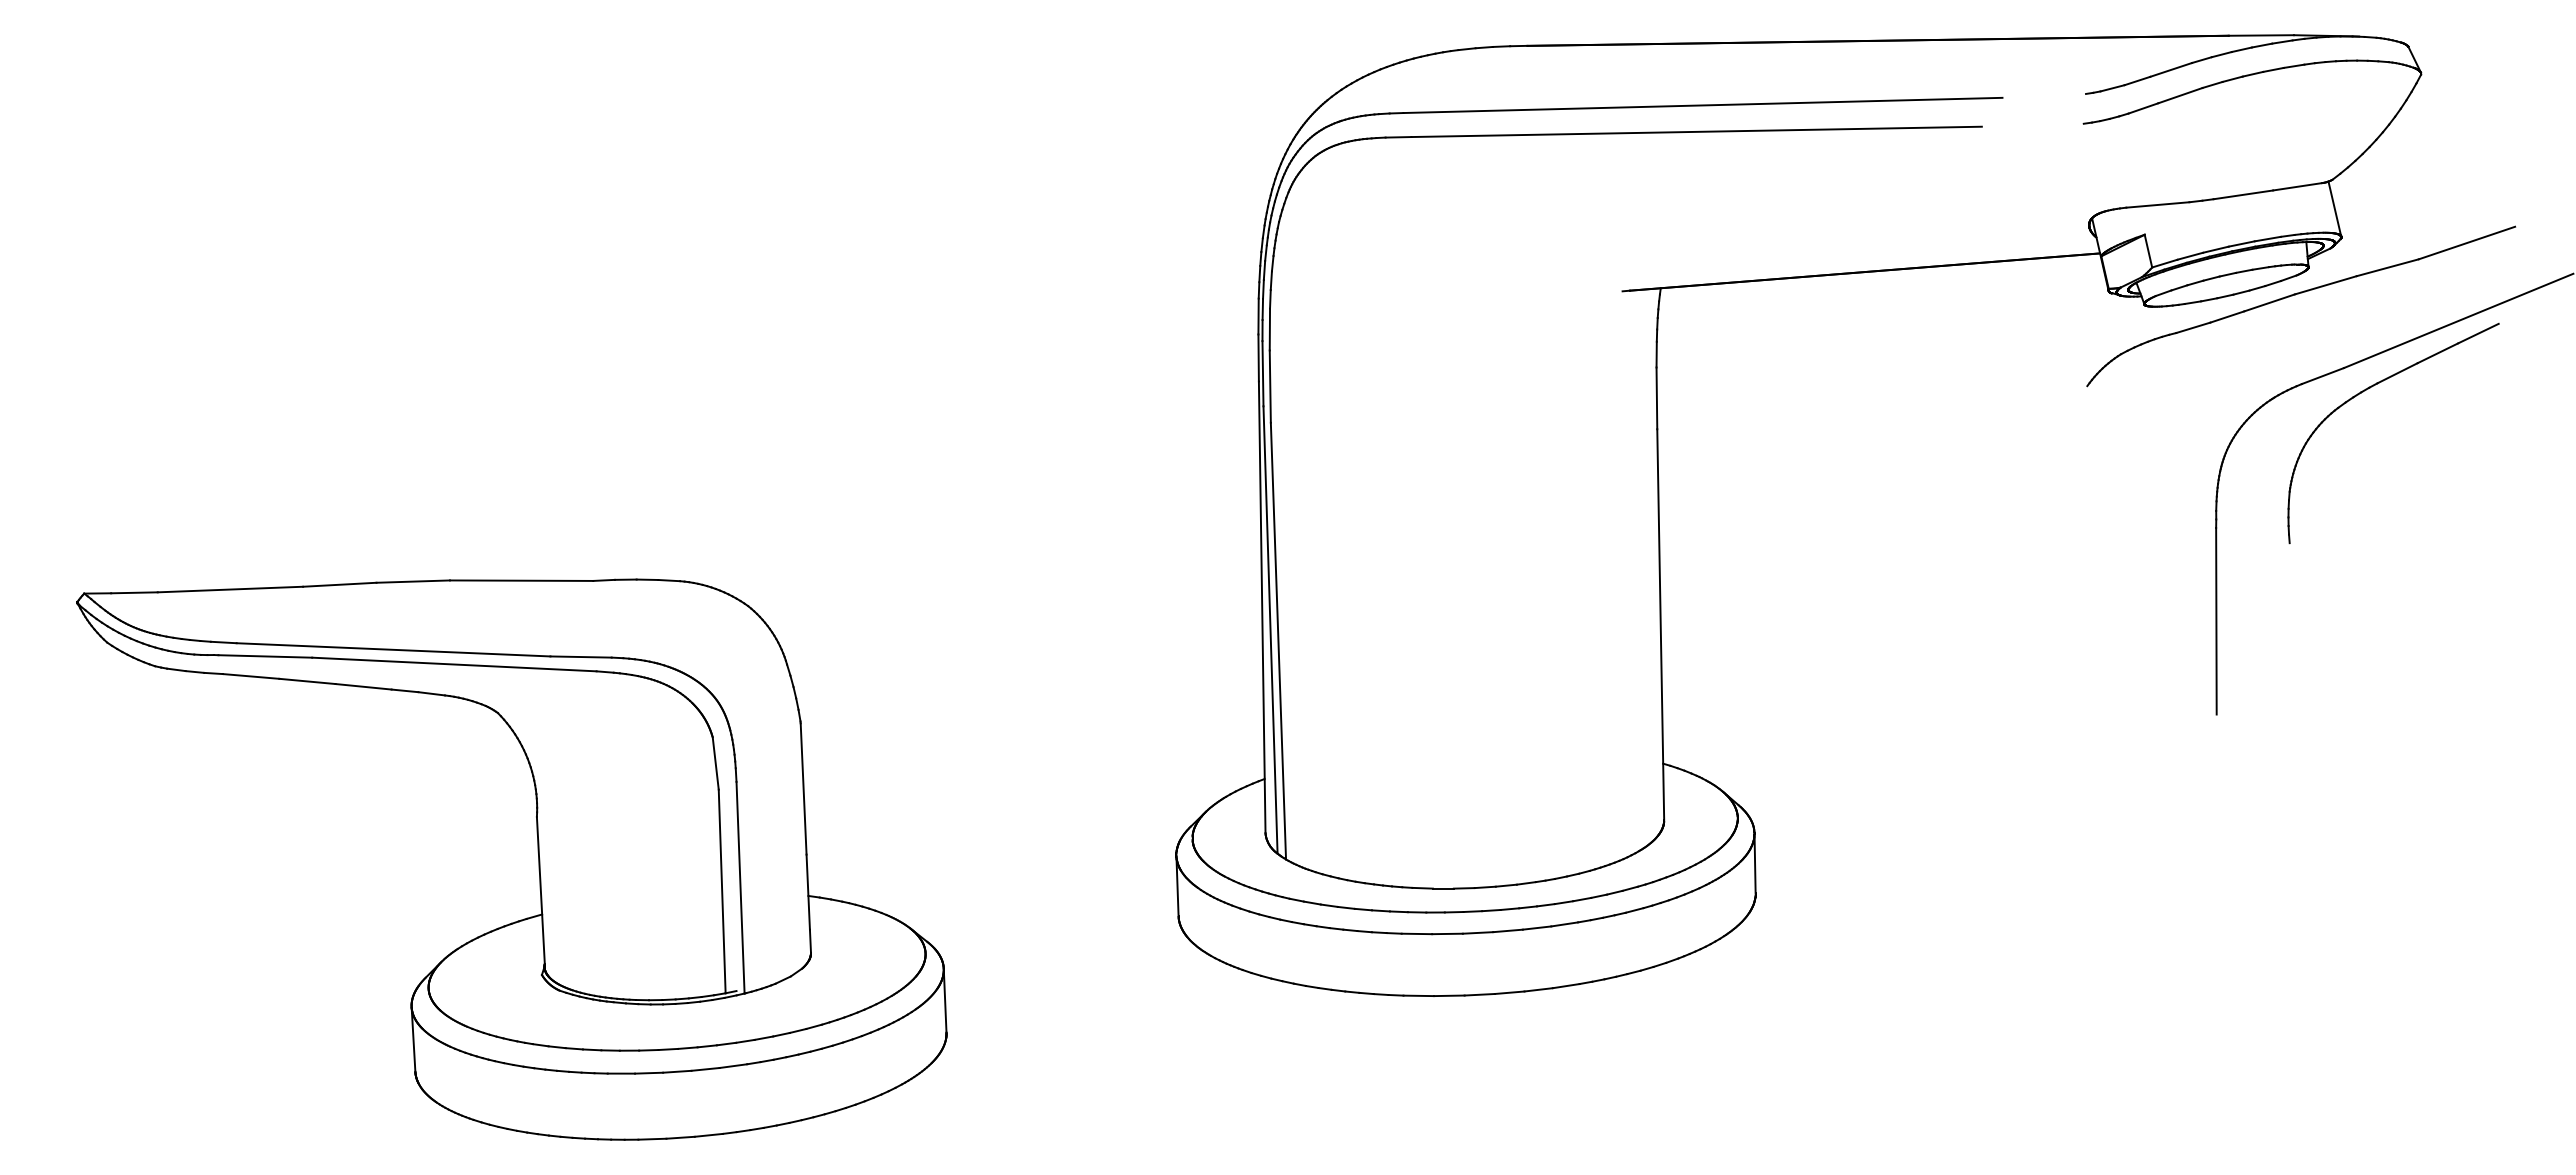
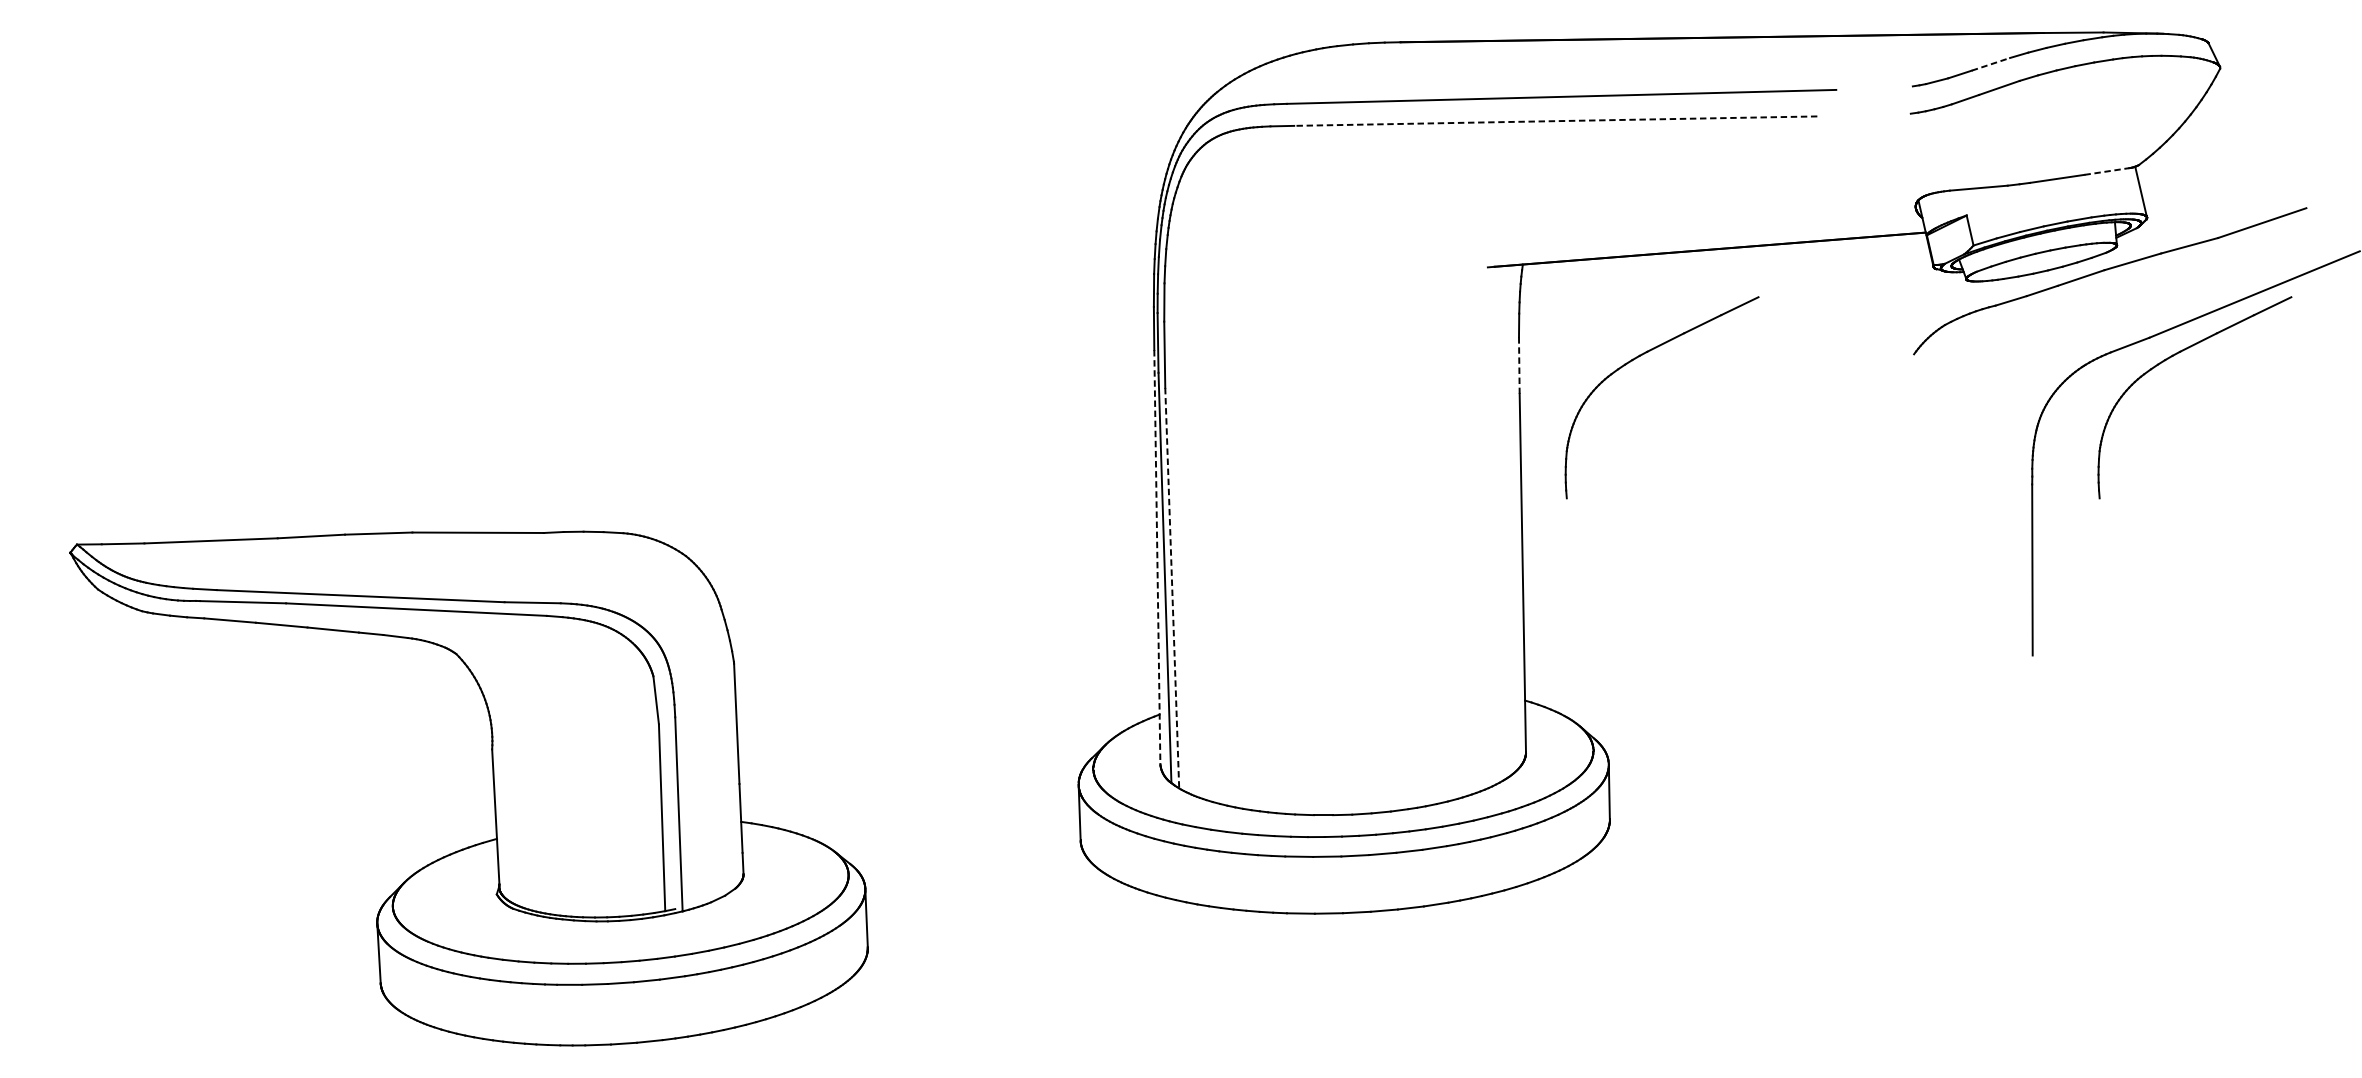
line: (2171, 69) -> (1991, 63), solid -> dashed
line: (1696, 131) -> (1555, 120), solid -> dashed
line: (2297, 186) -> (2106, 171), solid -> dashed
part: (1789, 388) -> (1640, 356), added
line: (1656, 398) -> (1518, 365), solid -> dashed
line: (1262, 607) -> (1157, 557), solid -> dashed
line: (1278, 641) -> (1172, 588), solid -> dashed

